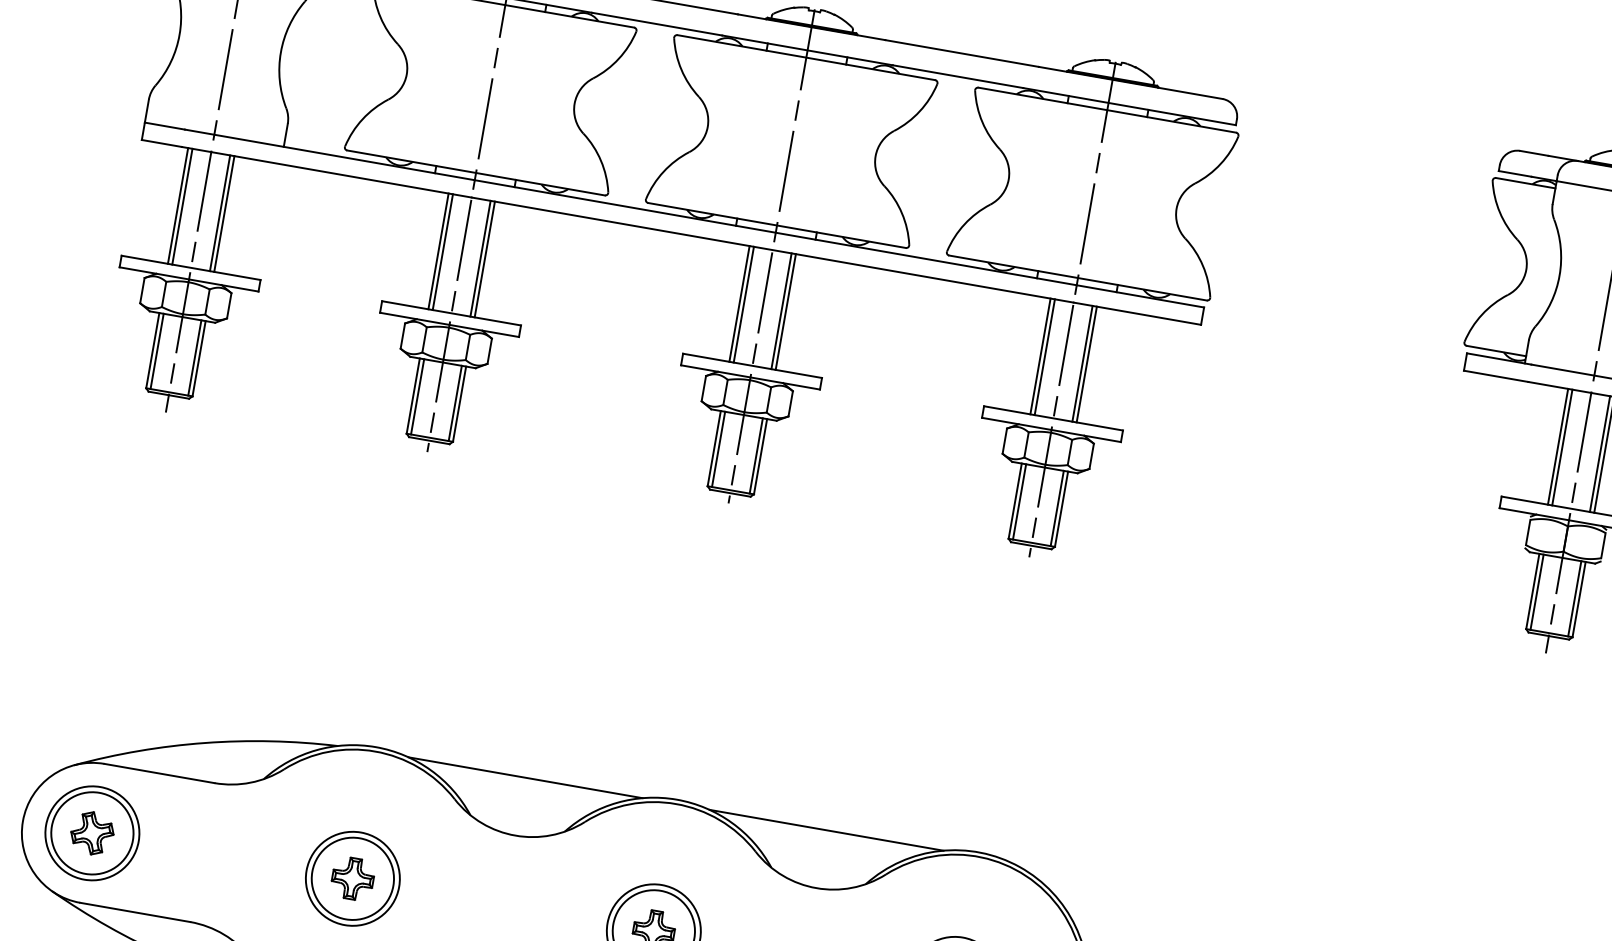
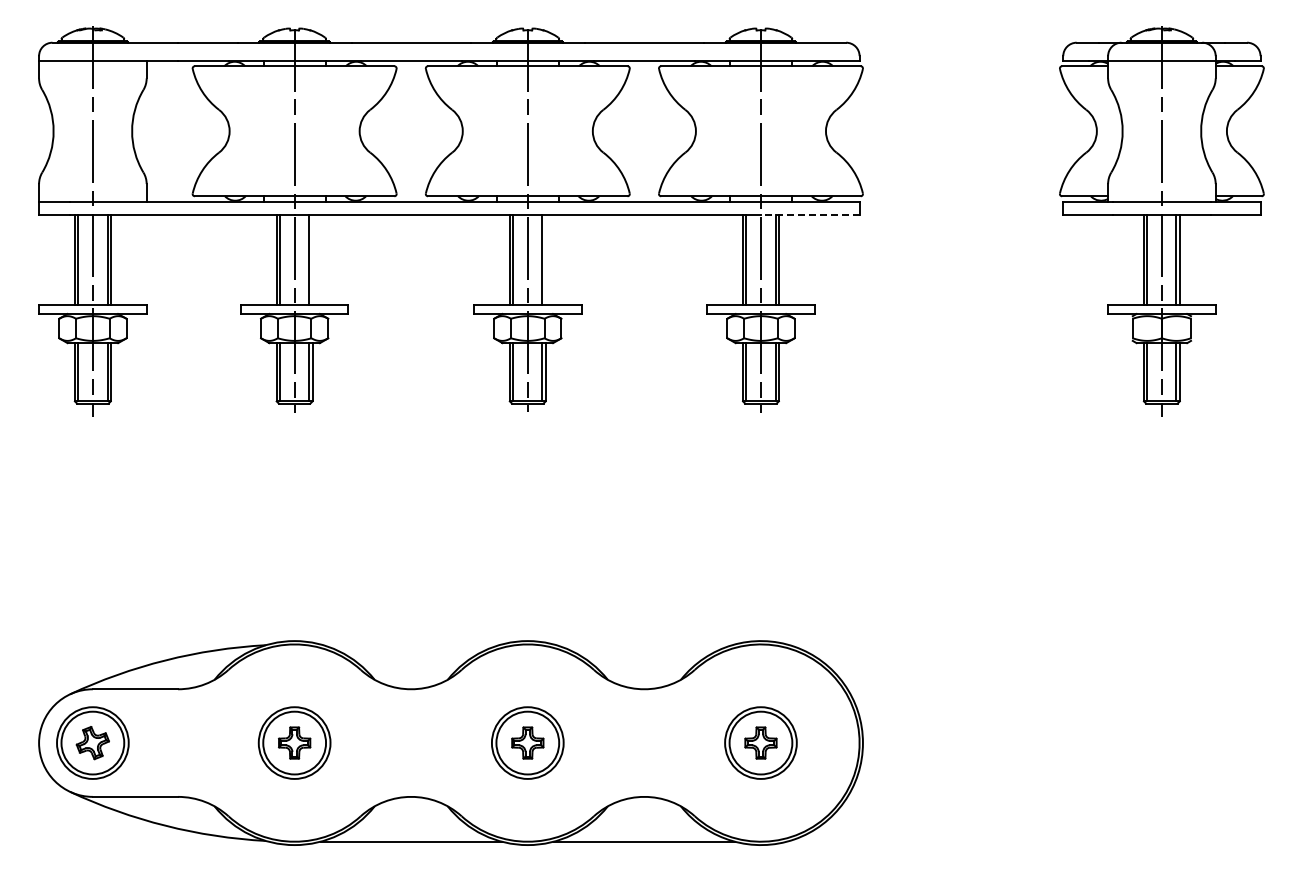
line: (484, 259) -> (312, 260), removed
line: (785, 312) -> (545, 260), removed
line: (1136, 313) -> (809, 215), solid -> dashed
line: (524, 777) -> (410, 644), removed
line: (826, 830) -> (644, 644), removed

